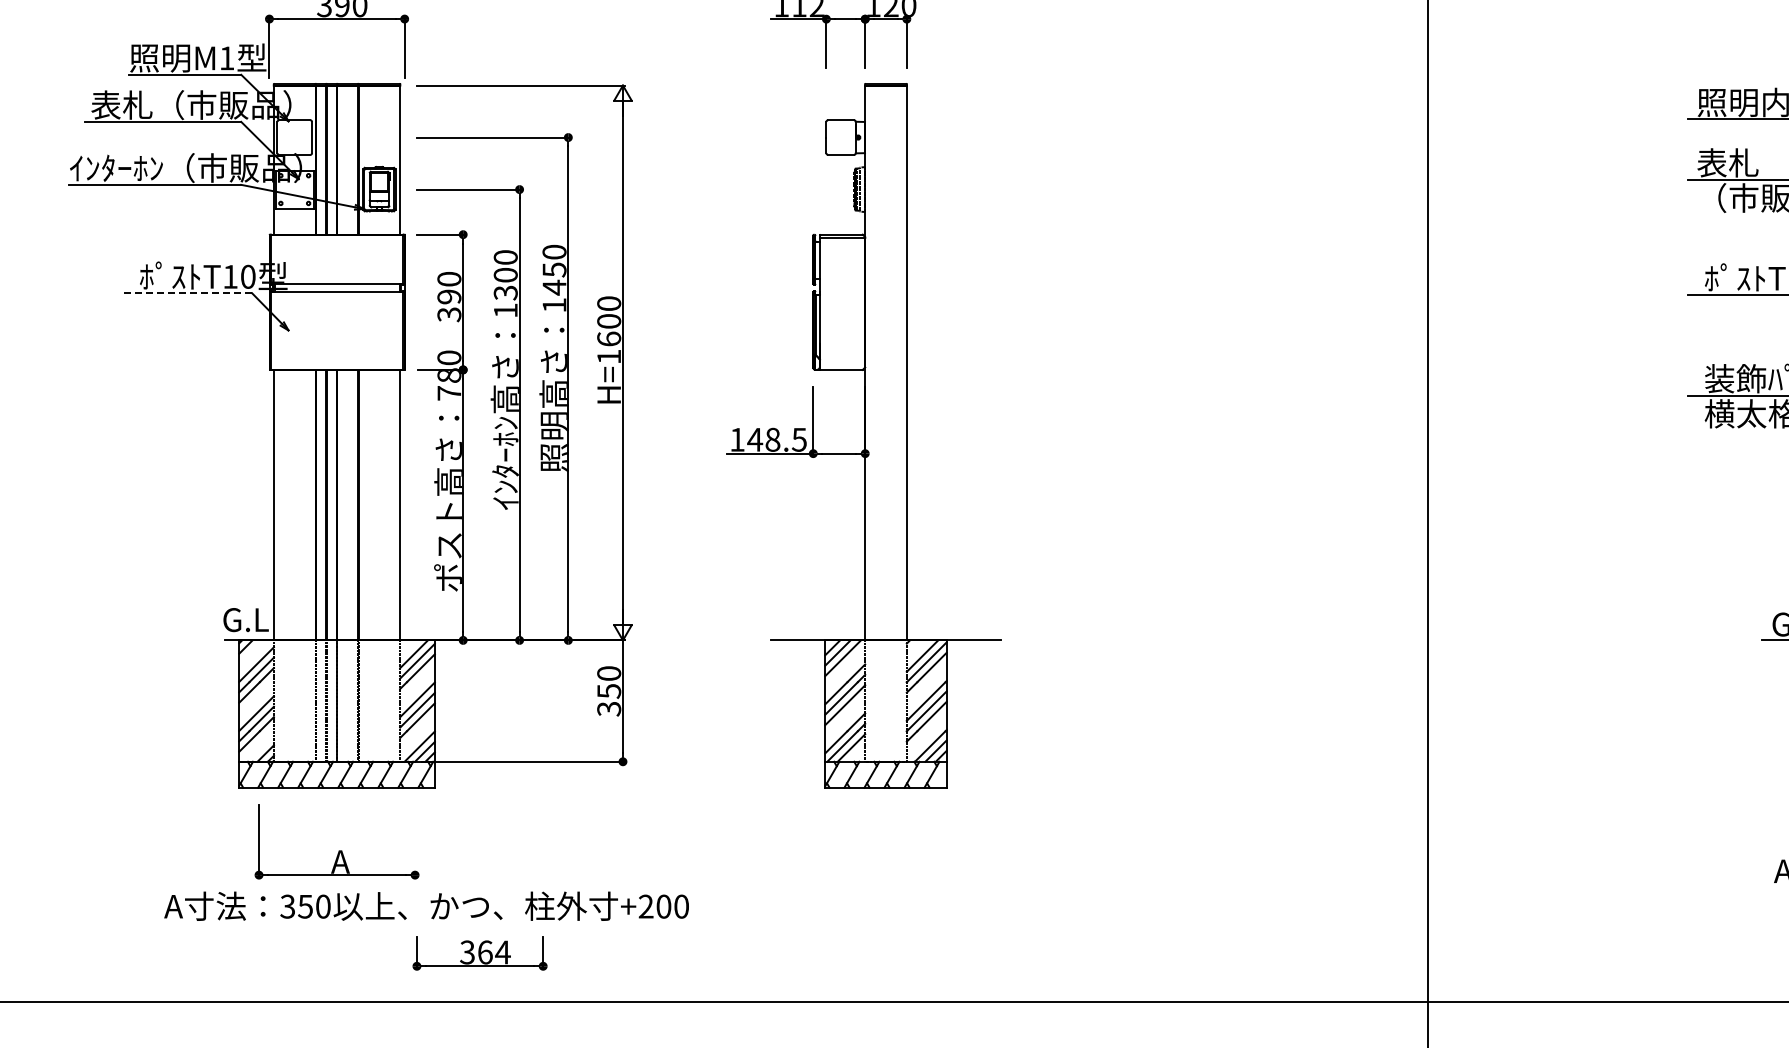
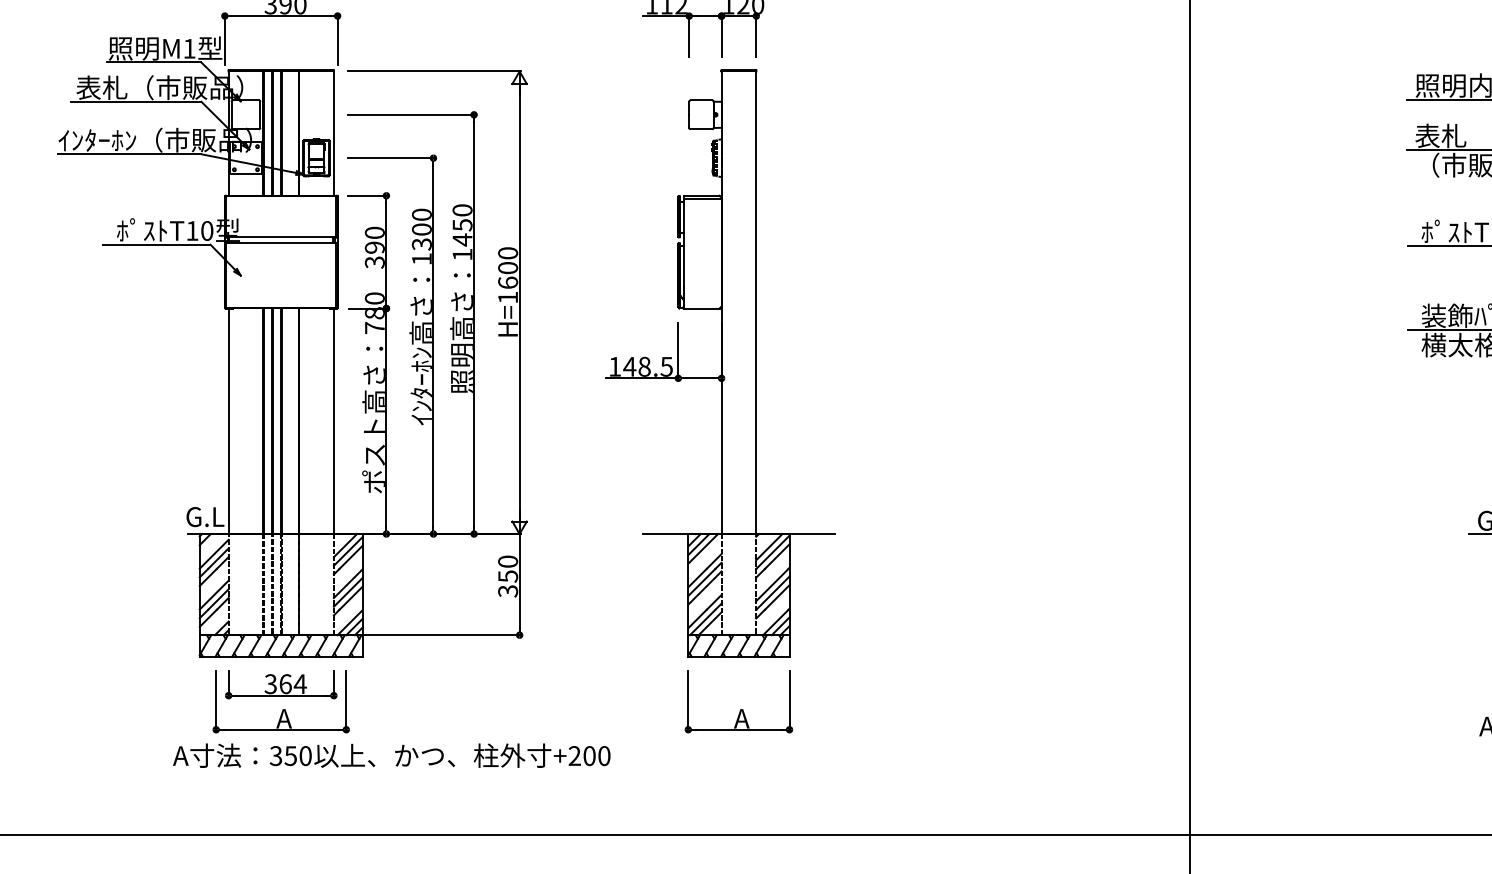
line: (187, 293) -> (156, 244), dashed -> solid
line: (415, 840) -> (346, 700), added
part: (887, 850) -> (740, 709), added
text: (426, 905) -> (391, 755), moved
part: (479, 953) -> (280, 685), moved

